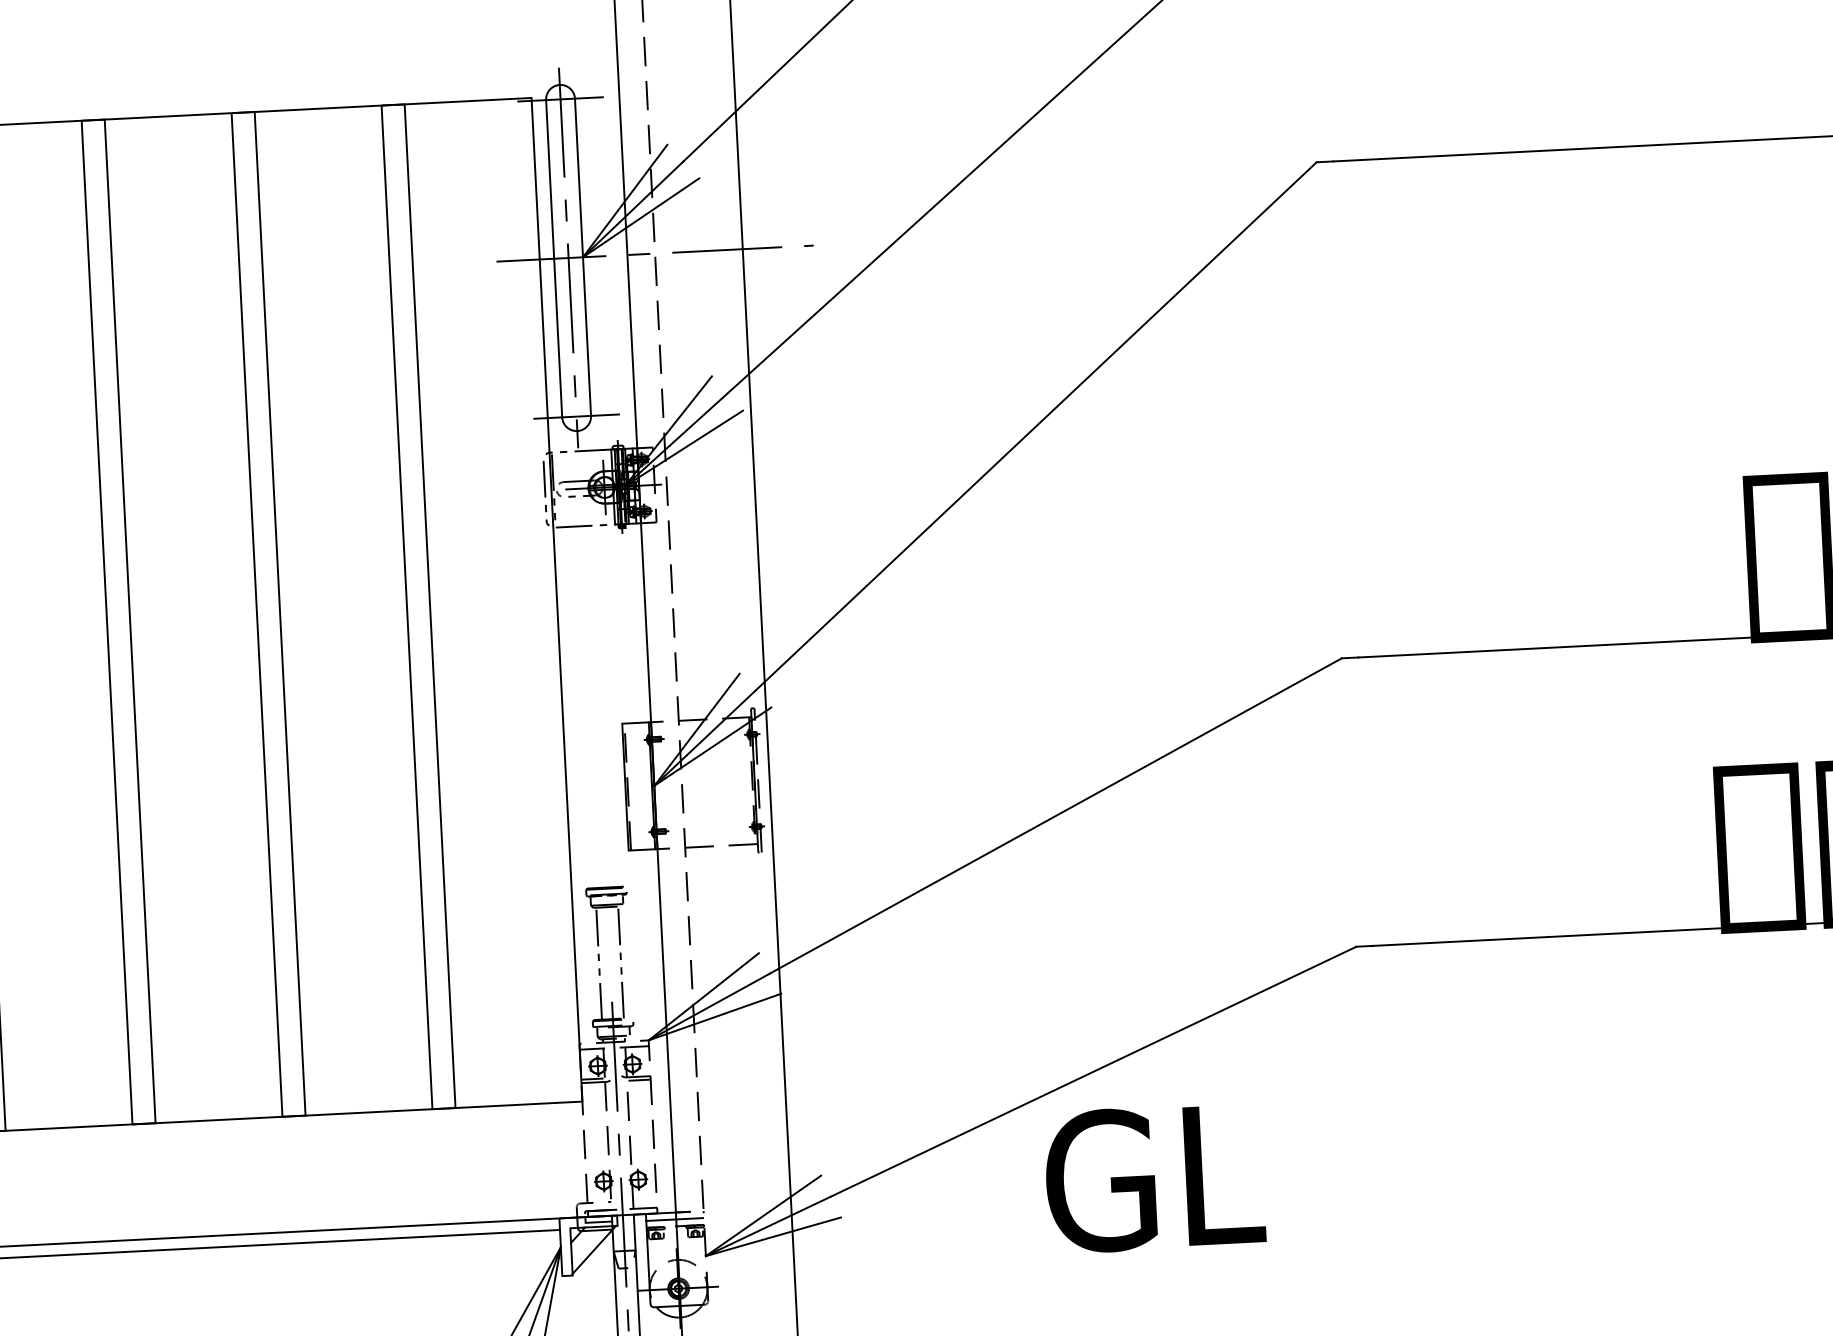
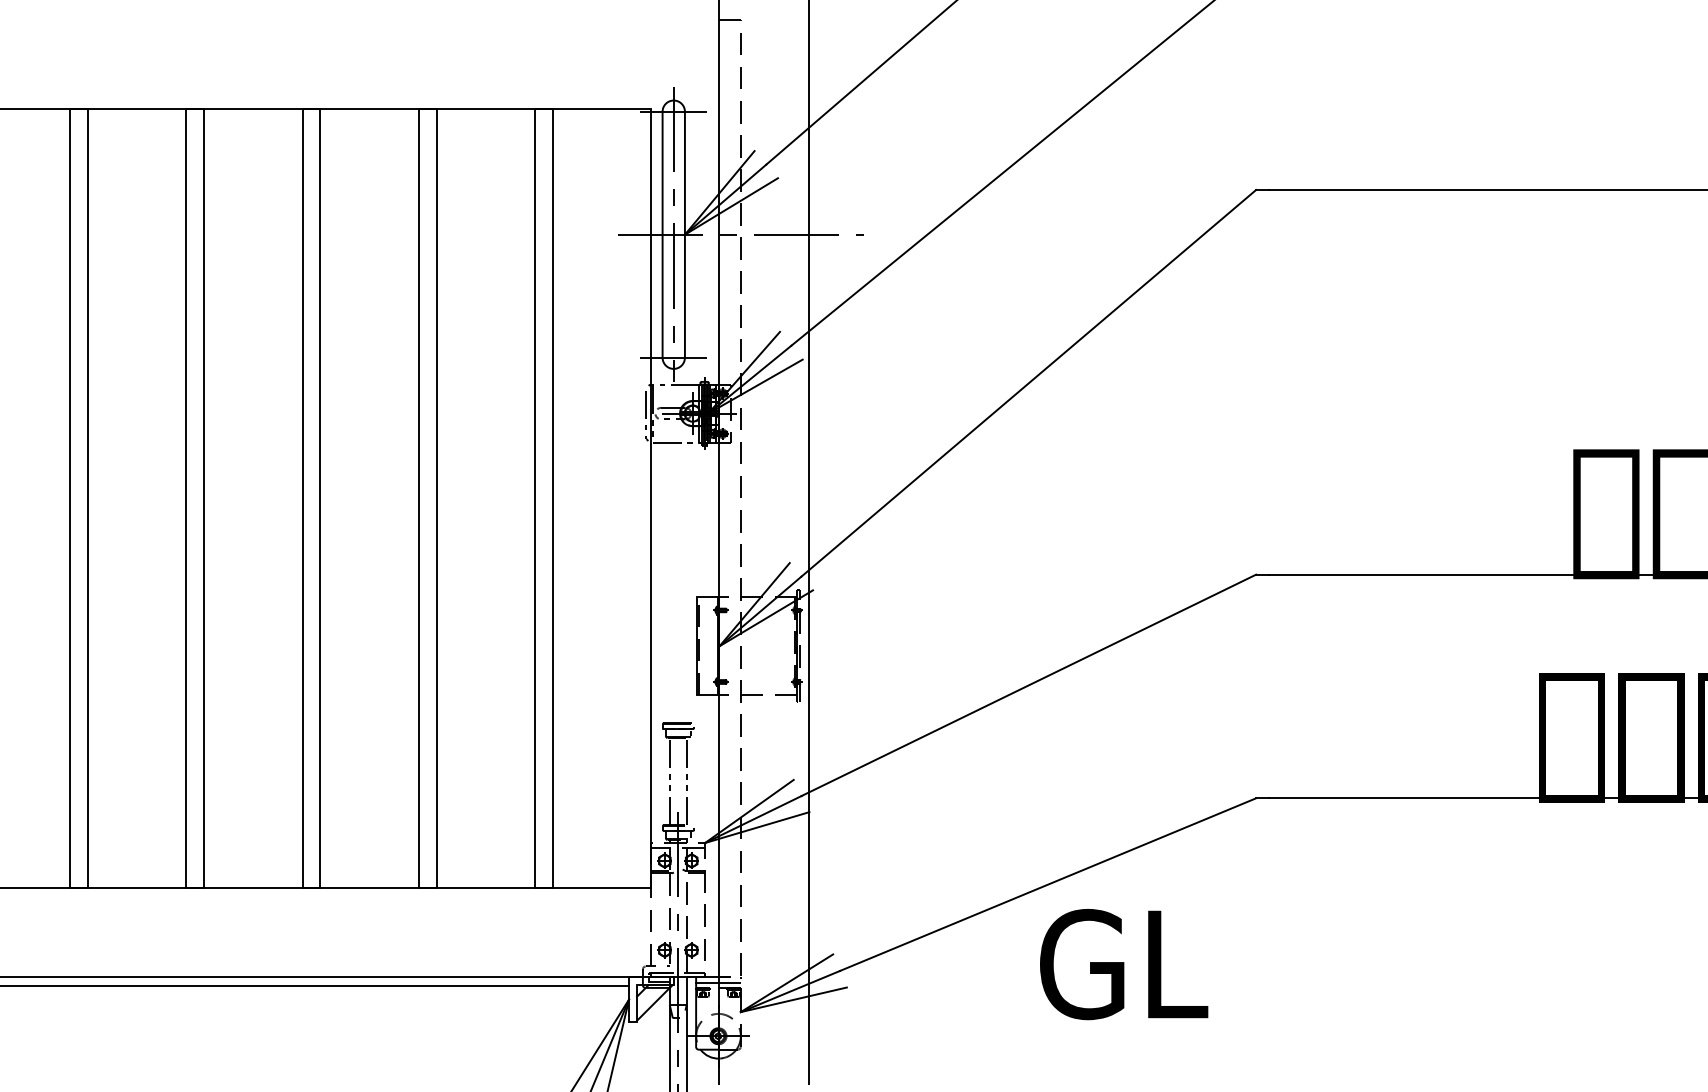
text: (1155, 1178) -> (1124, 964), moved

